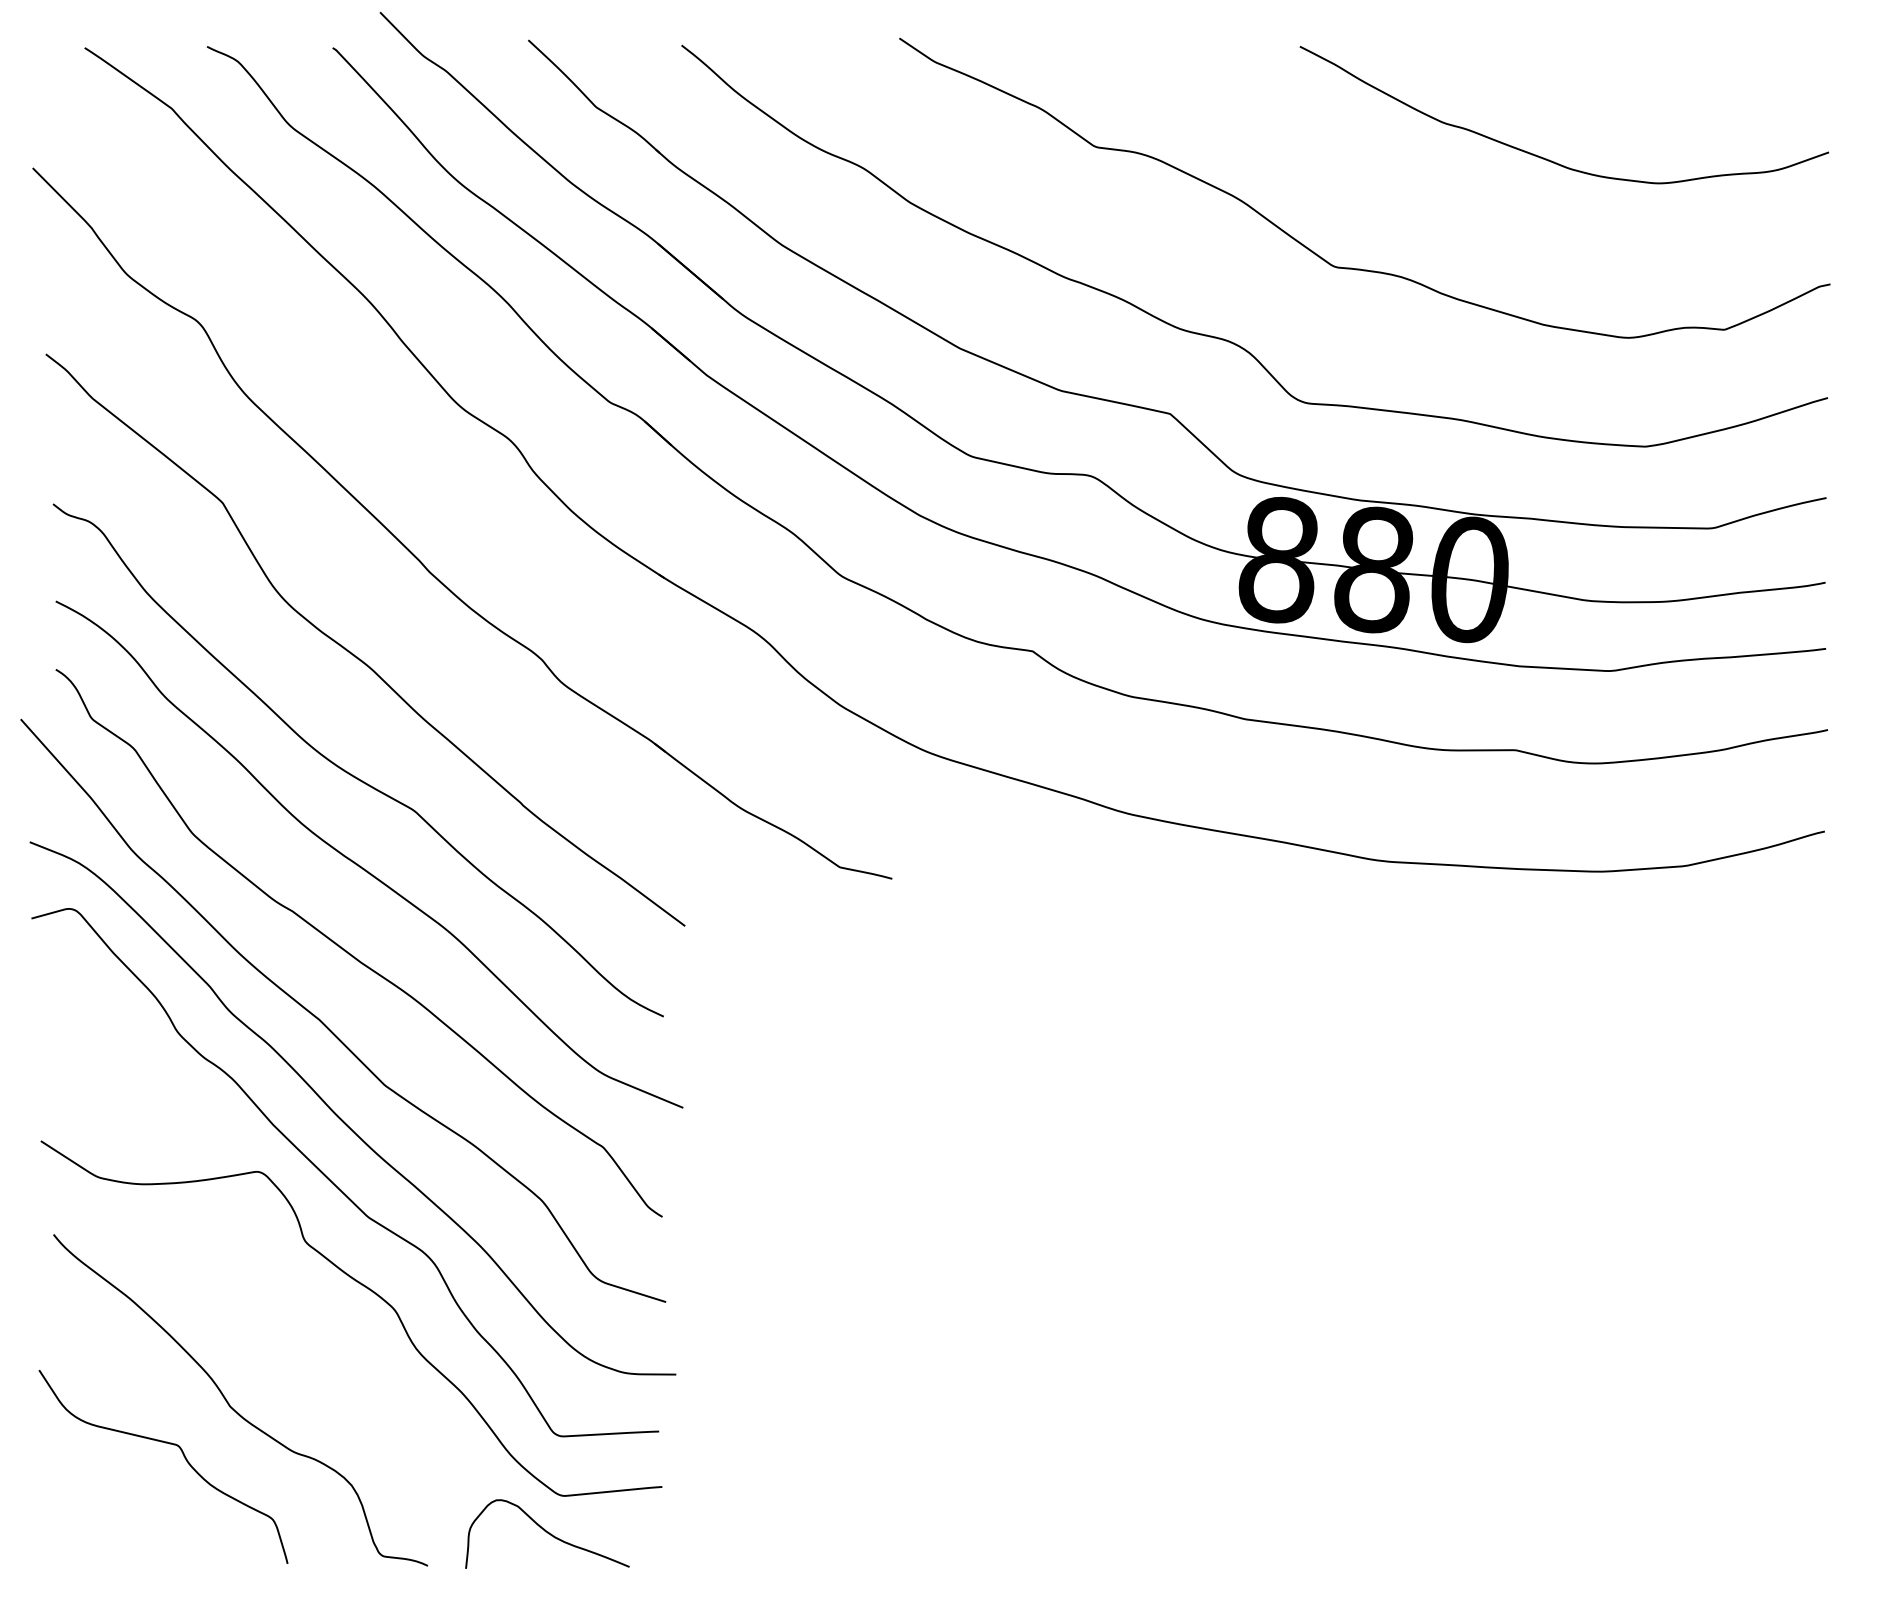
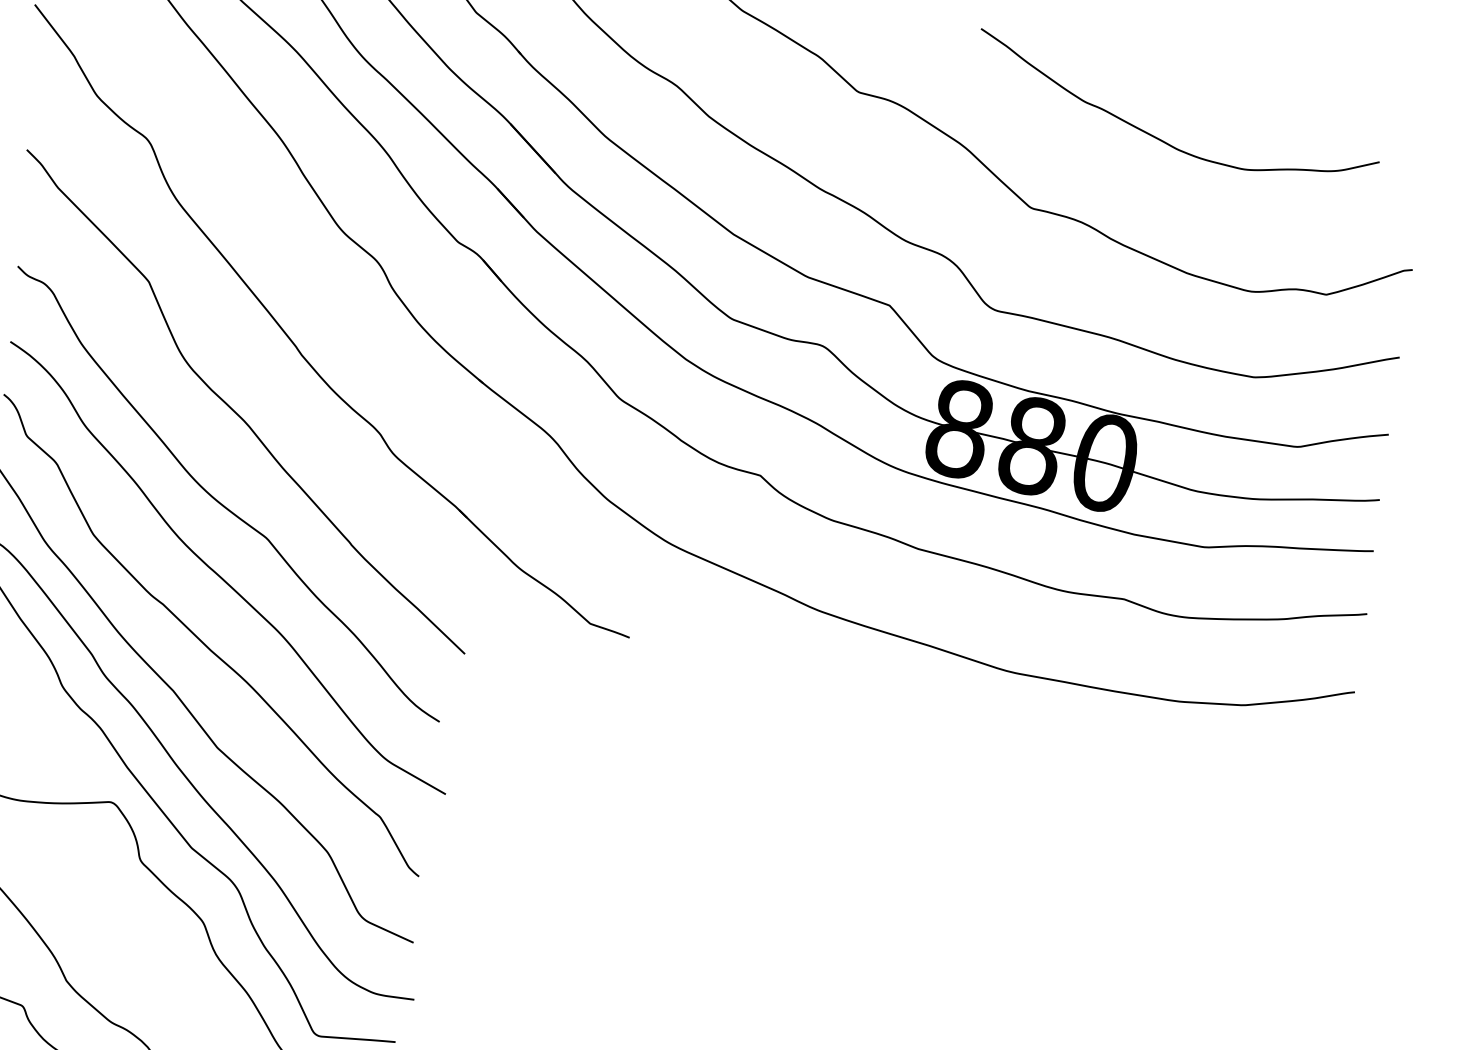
curve: (1544, 157) -> (1159, 138), moved

